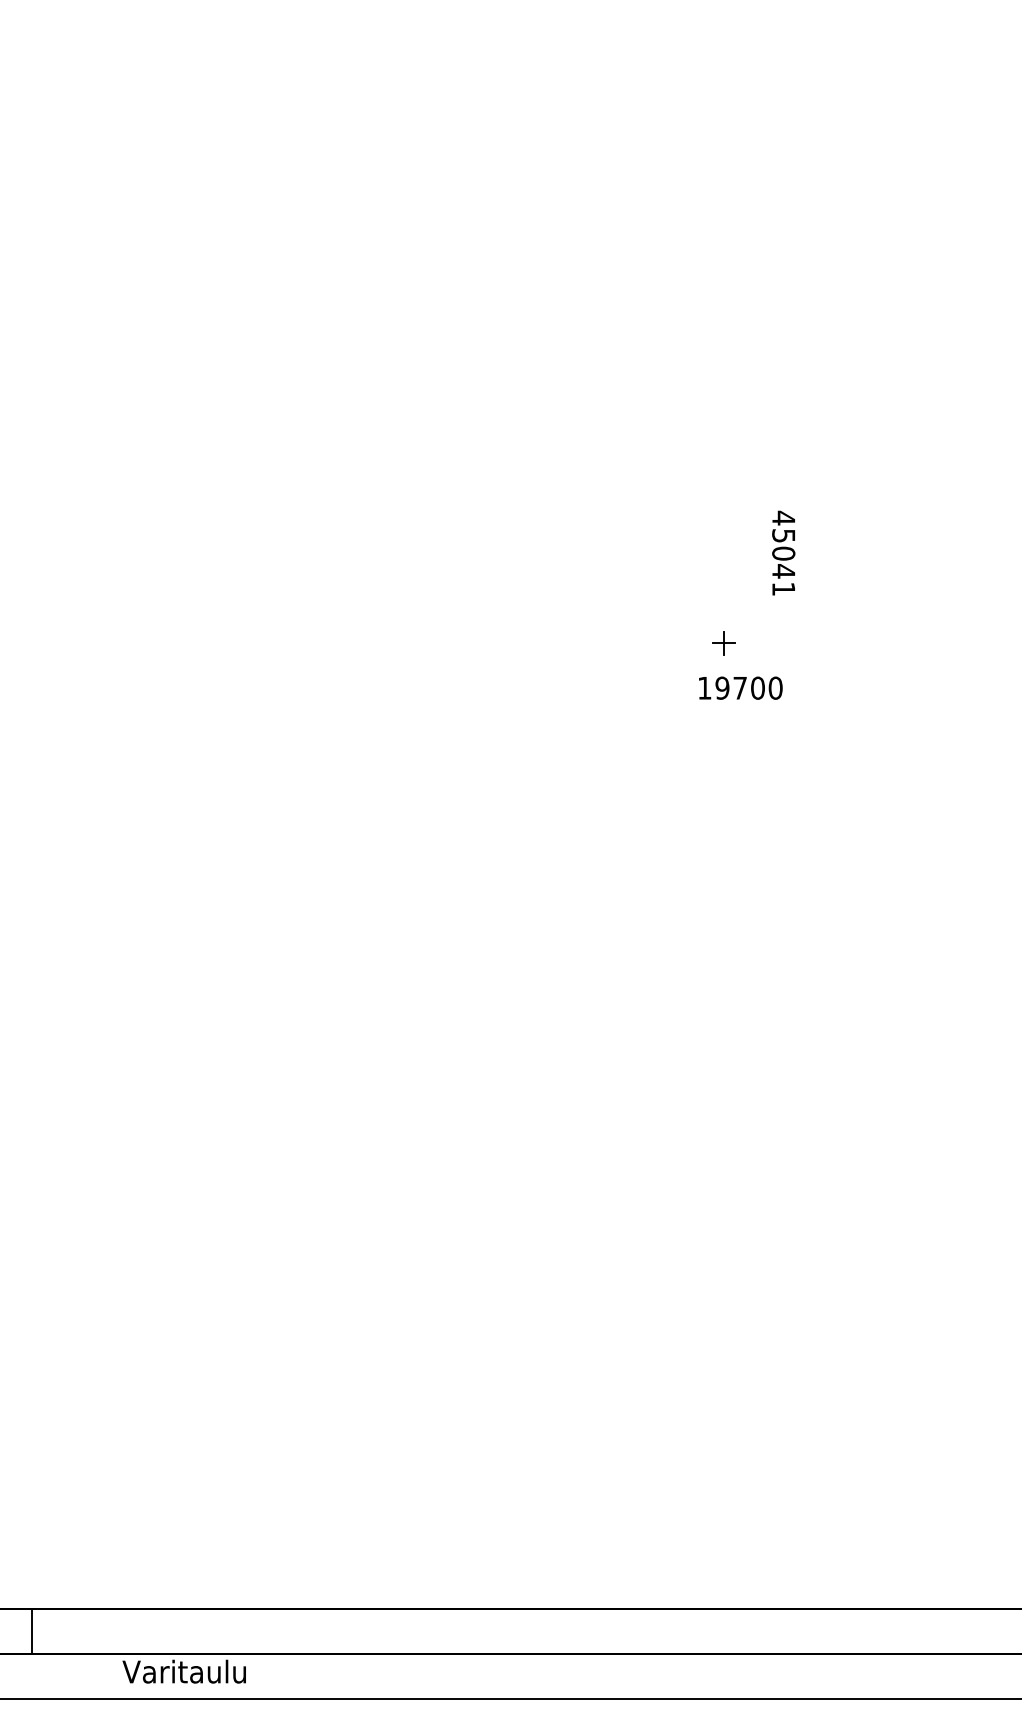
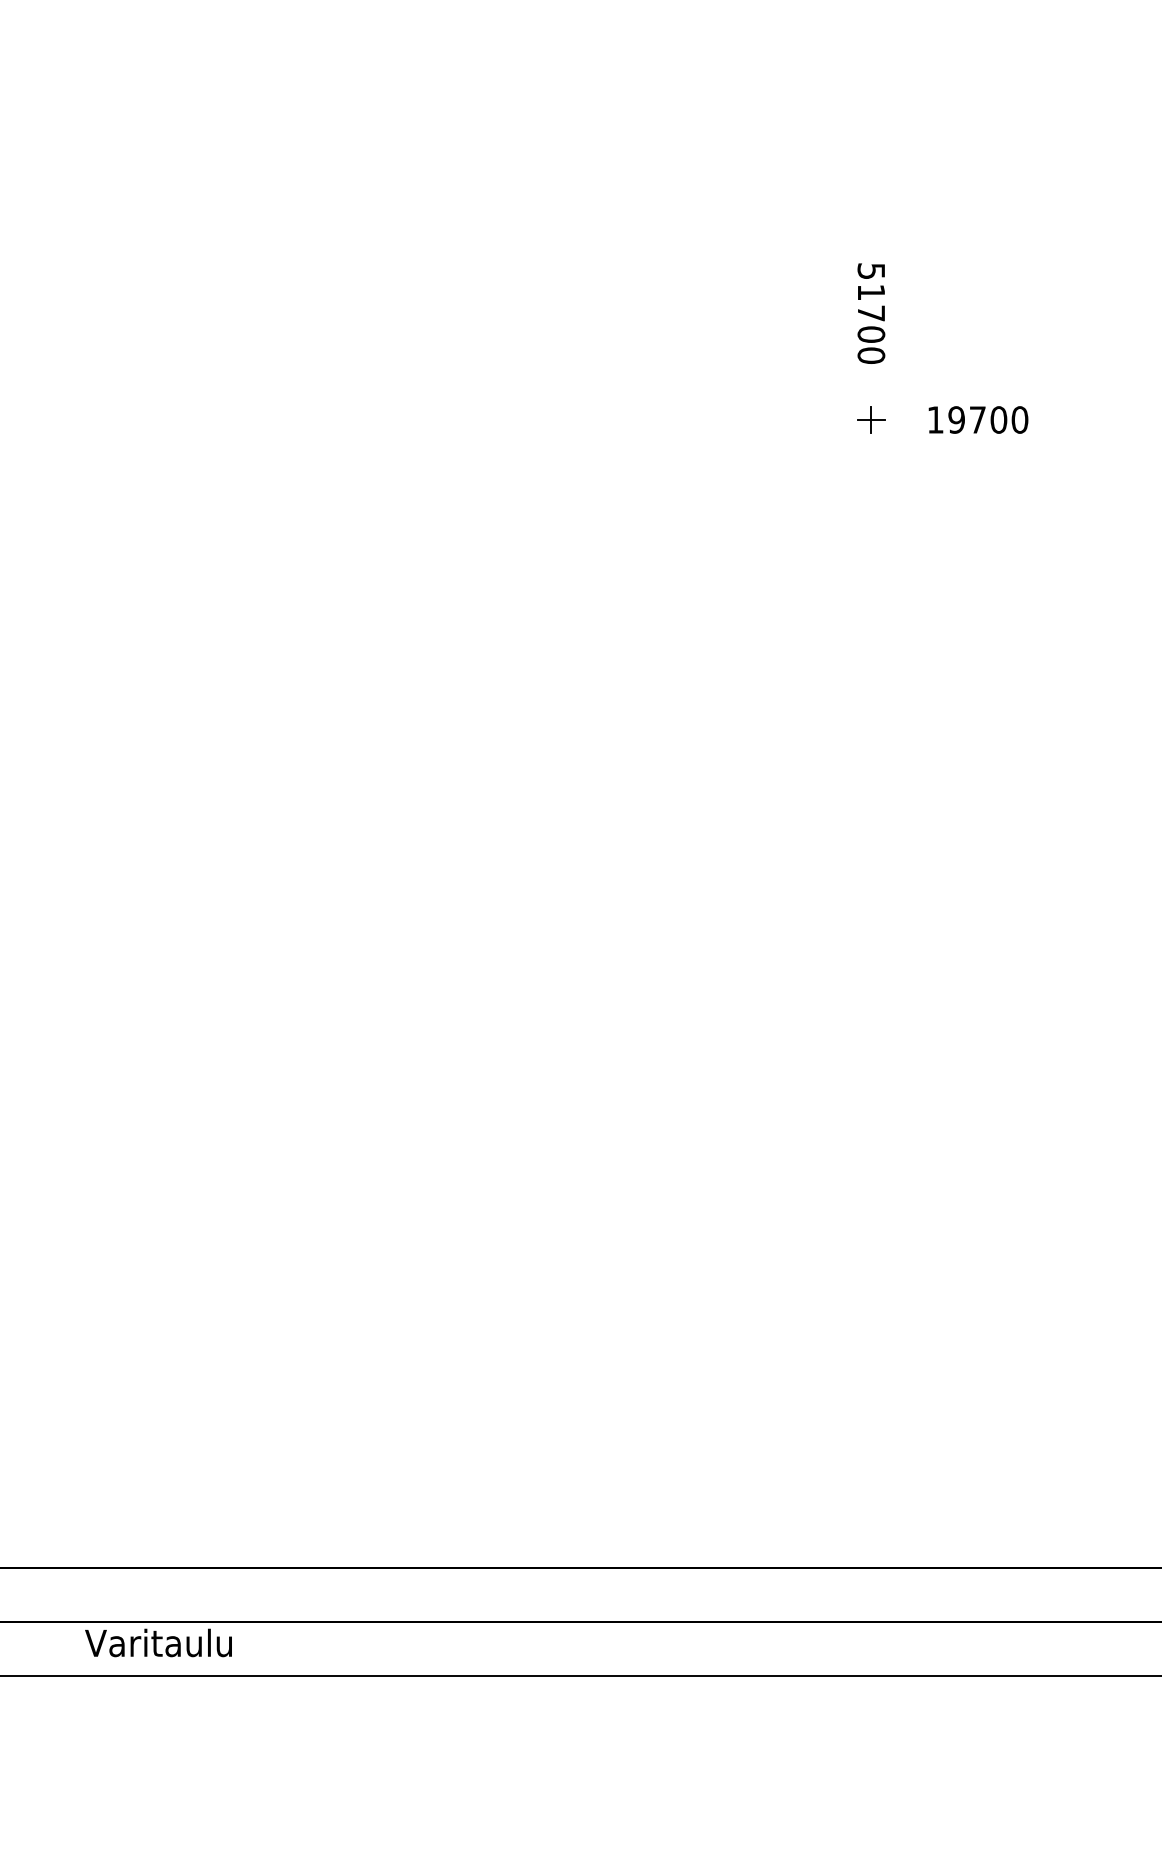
text: (783, 553) -> (871, 313), 45041 -> 51700
part: (723, 643) -> (871, 420), moved
text: (740, 687) -> (978, 419), moved

